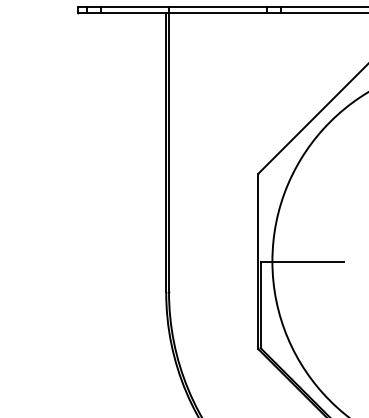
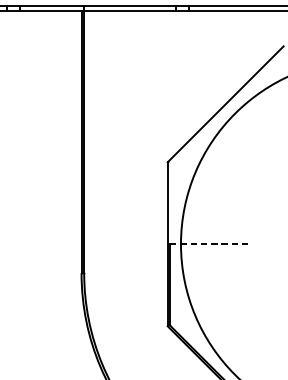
line: (302, 261) -> (209, 244), solid -> dashed

